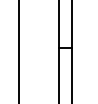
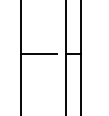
line: (34, 47) -> (38, 52), added

